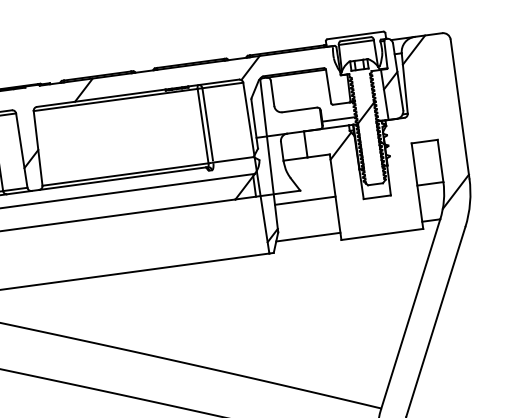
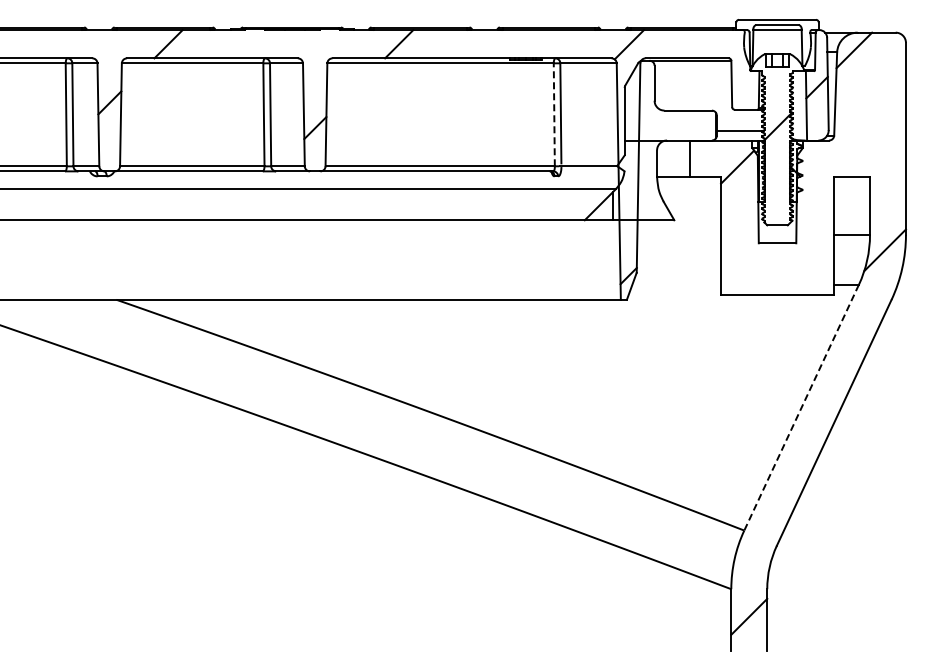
line: (203, 125) -> (554, 114), solid -> dashed
line: (305, 200) -> (679, 234), removed
line: (308, 236) -> (676, 284), removed
line: (410, 313) -> (801, 407), solid -> dashed

